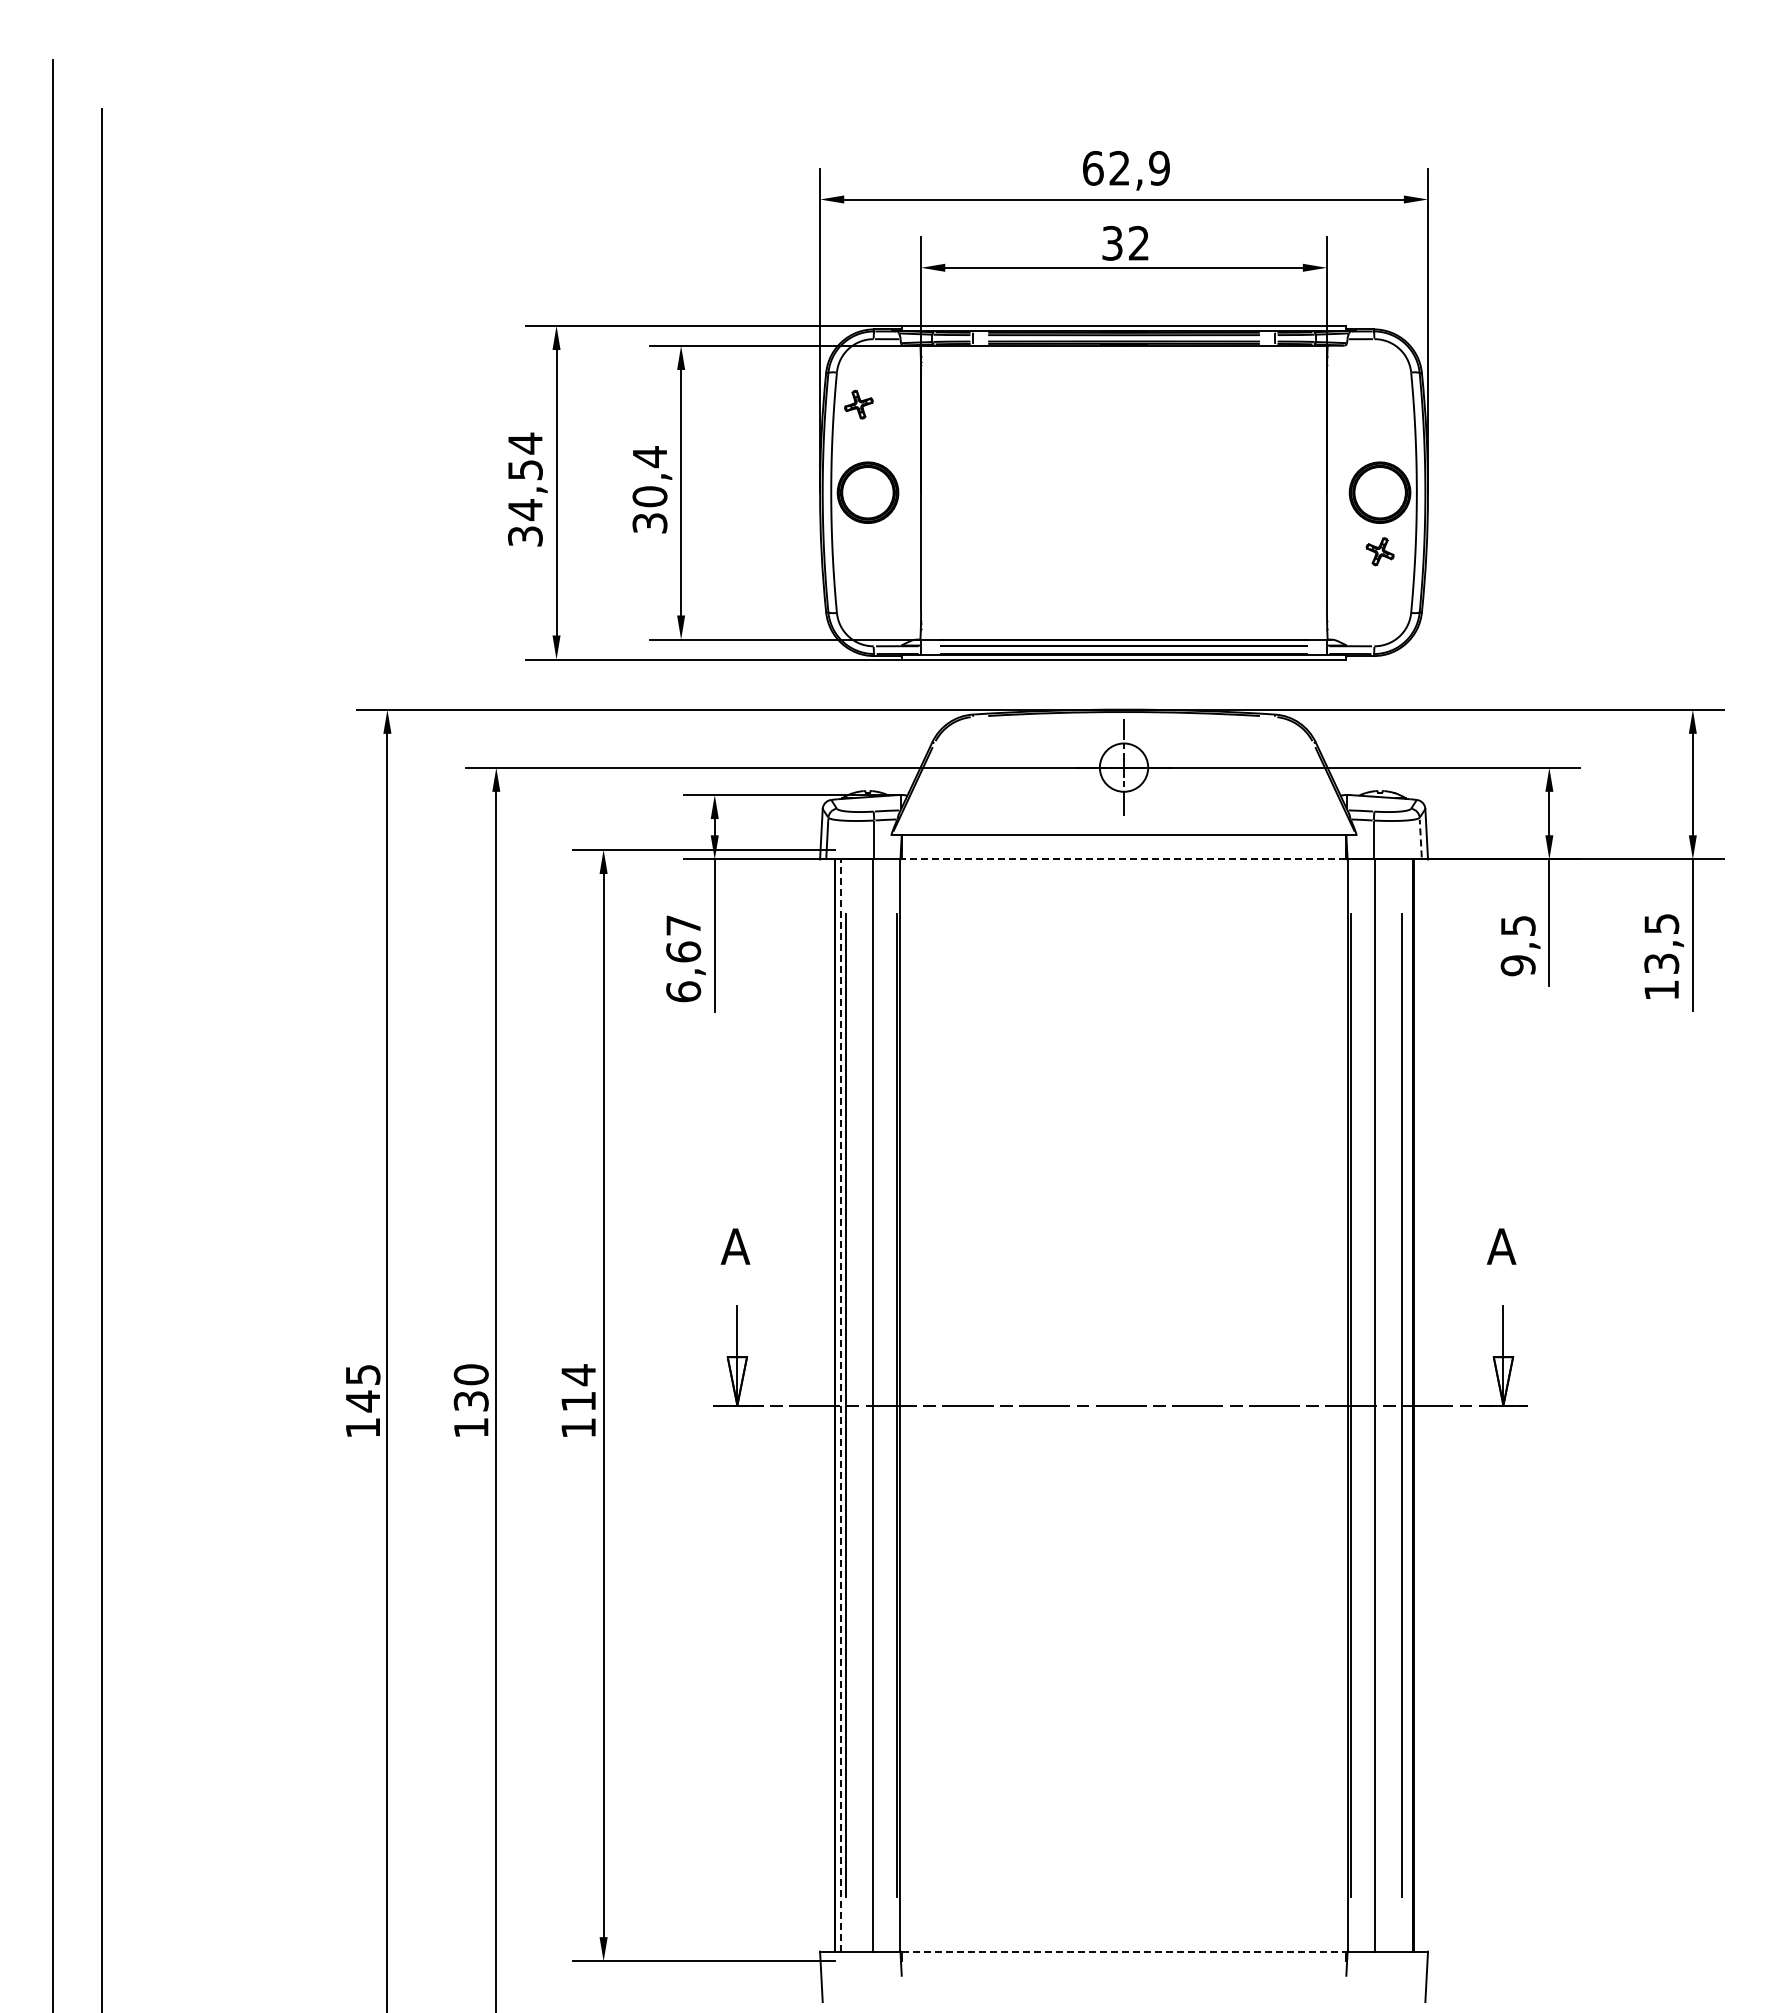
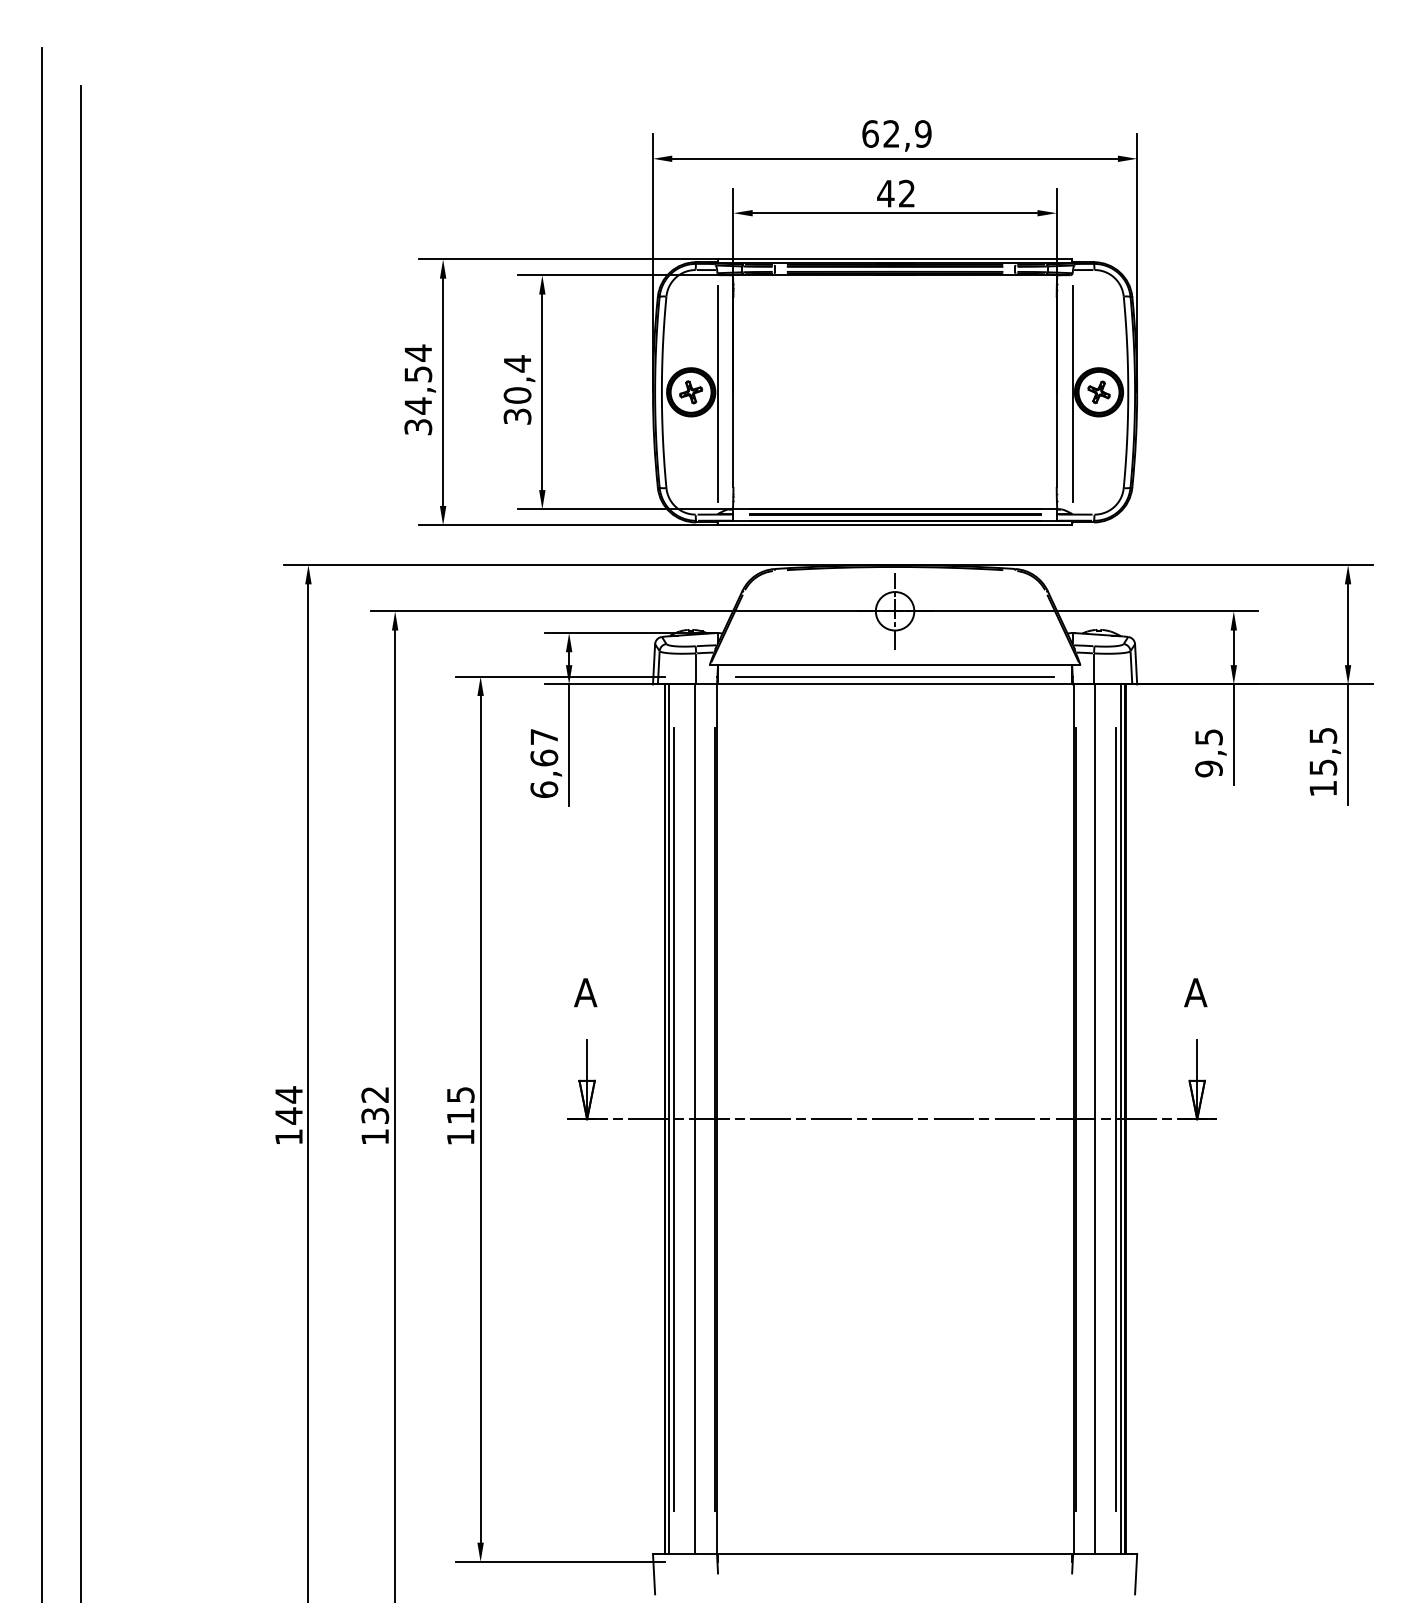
text: (1112, 242) -> (885, 193), 32 -> 42
part: (858, 404) -> (690, 392), moved
line: (901, 494) -> (717, 393), added
line: (1346, 494) -> (1072, 393), added
part: (1379, 551) -> (1098, 392), moved
line: (1420, 838) -> (1131, 667), dashed -> solid
line: (1123, 849) -> (894, 676), added
line: (1123, 859) -> (894, 684), dashed -> solid
text: (1661, 963) -> (1323, 767), 13,5 -> 15,5
text: (363, 1374) -> (289, 1094), 145 -> 144
text: (470, 1374) -> (374, 1094), 130 -> 132
text: (578, 1375) -> (460, 1095), 114 -> 115
line: (840, 1405) -> (669, 1119), dashed -> solid
line: (1407, 1405) -> (1120, 1119), added
line: (1124, 1951) -> (895, 1554), dashed -> solid

